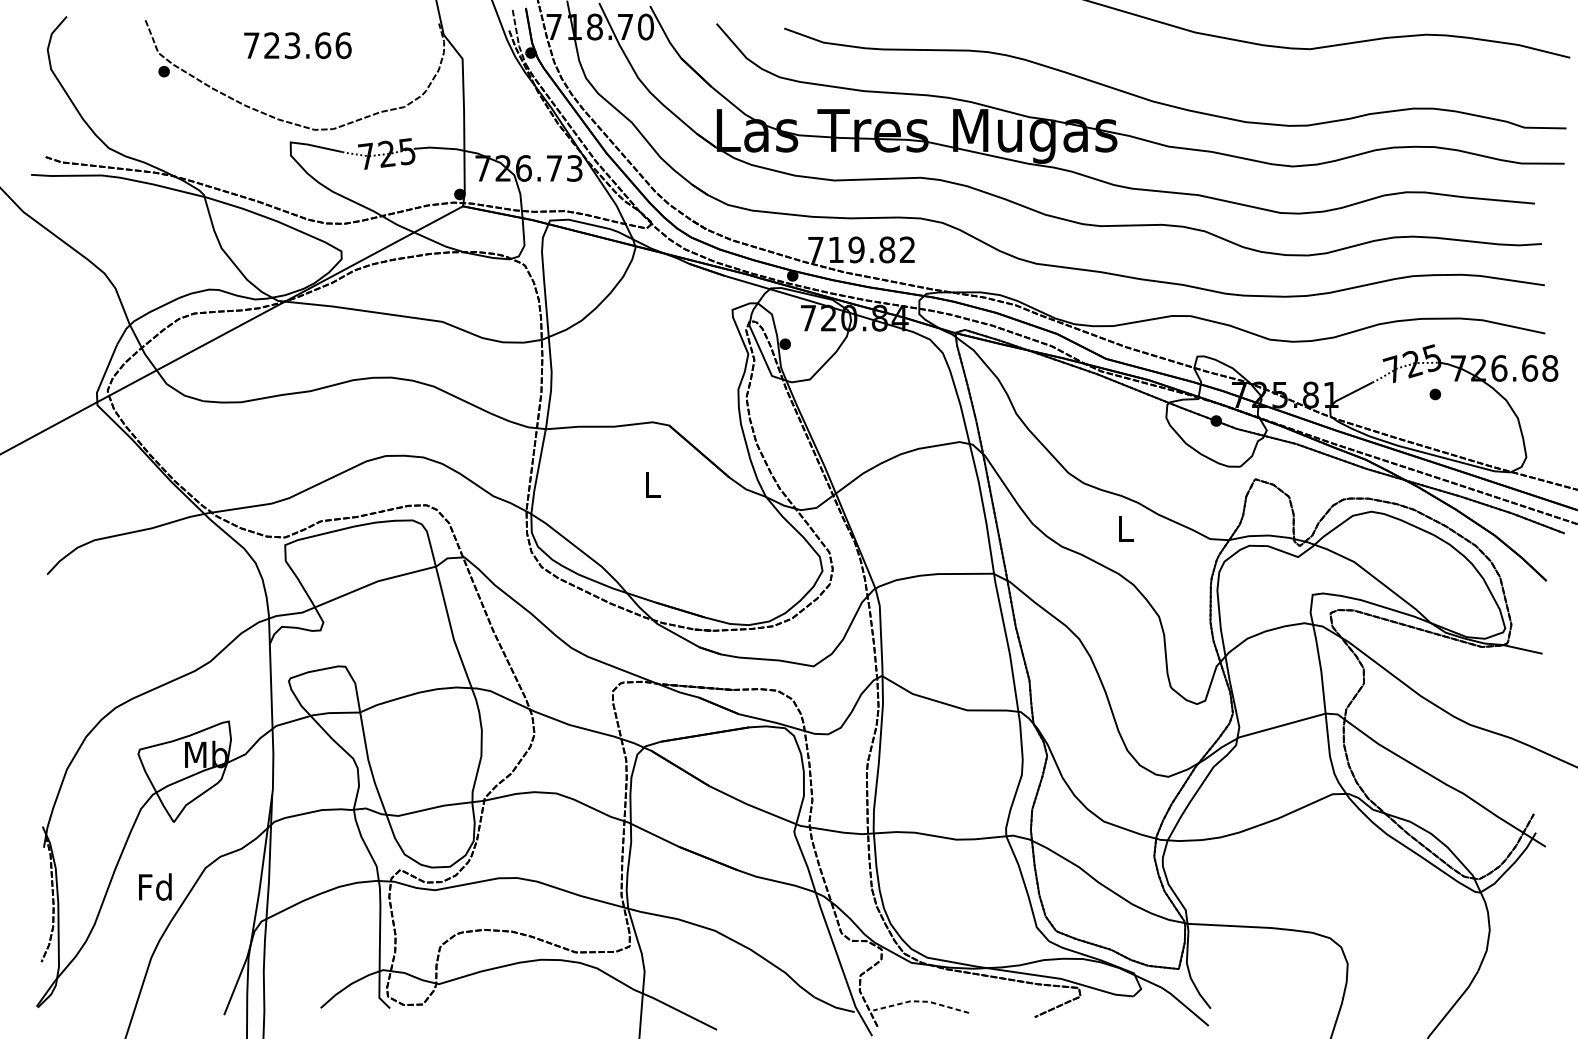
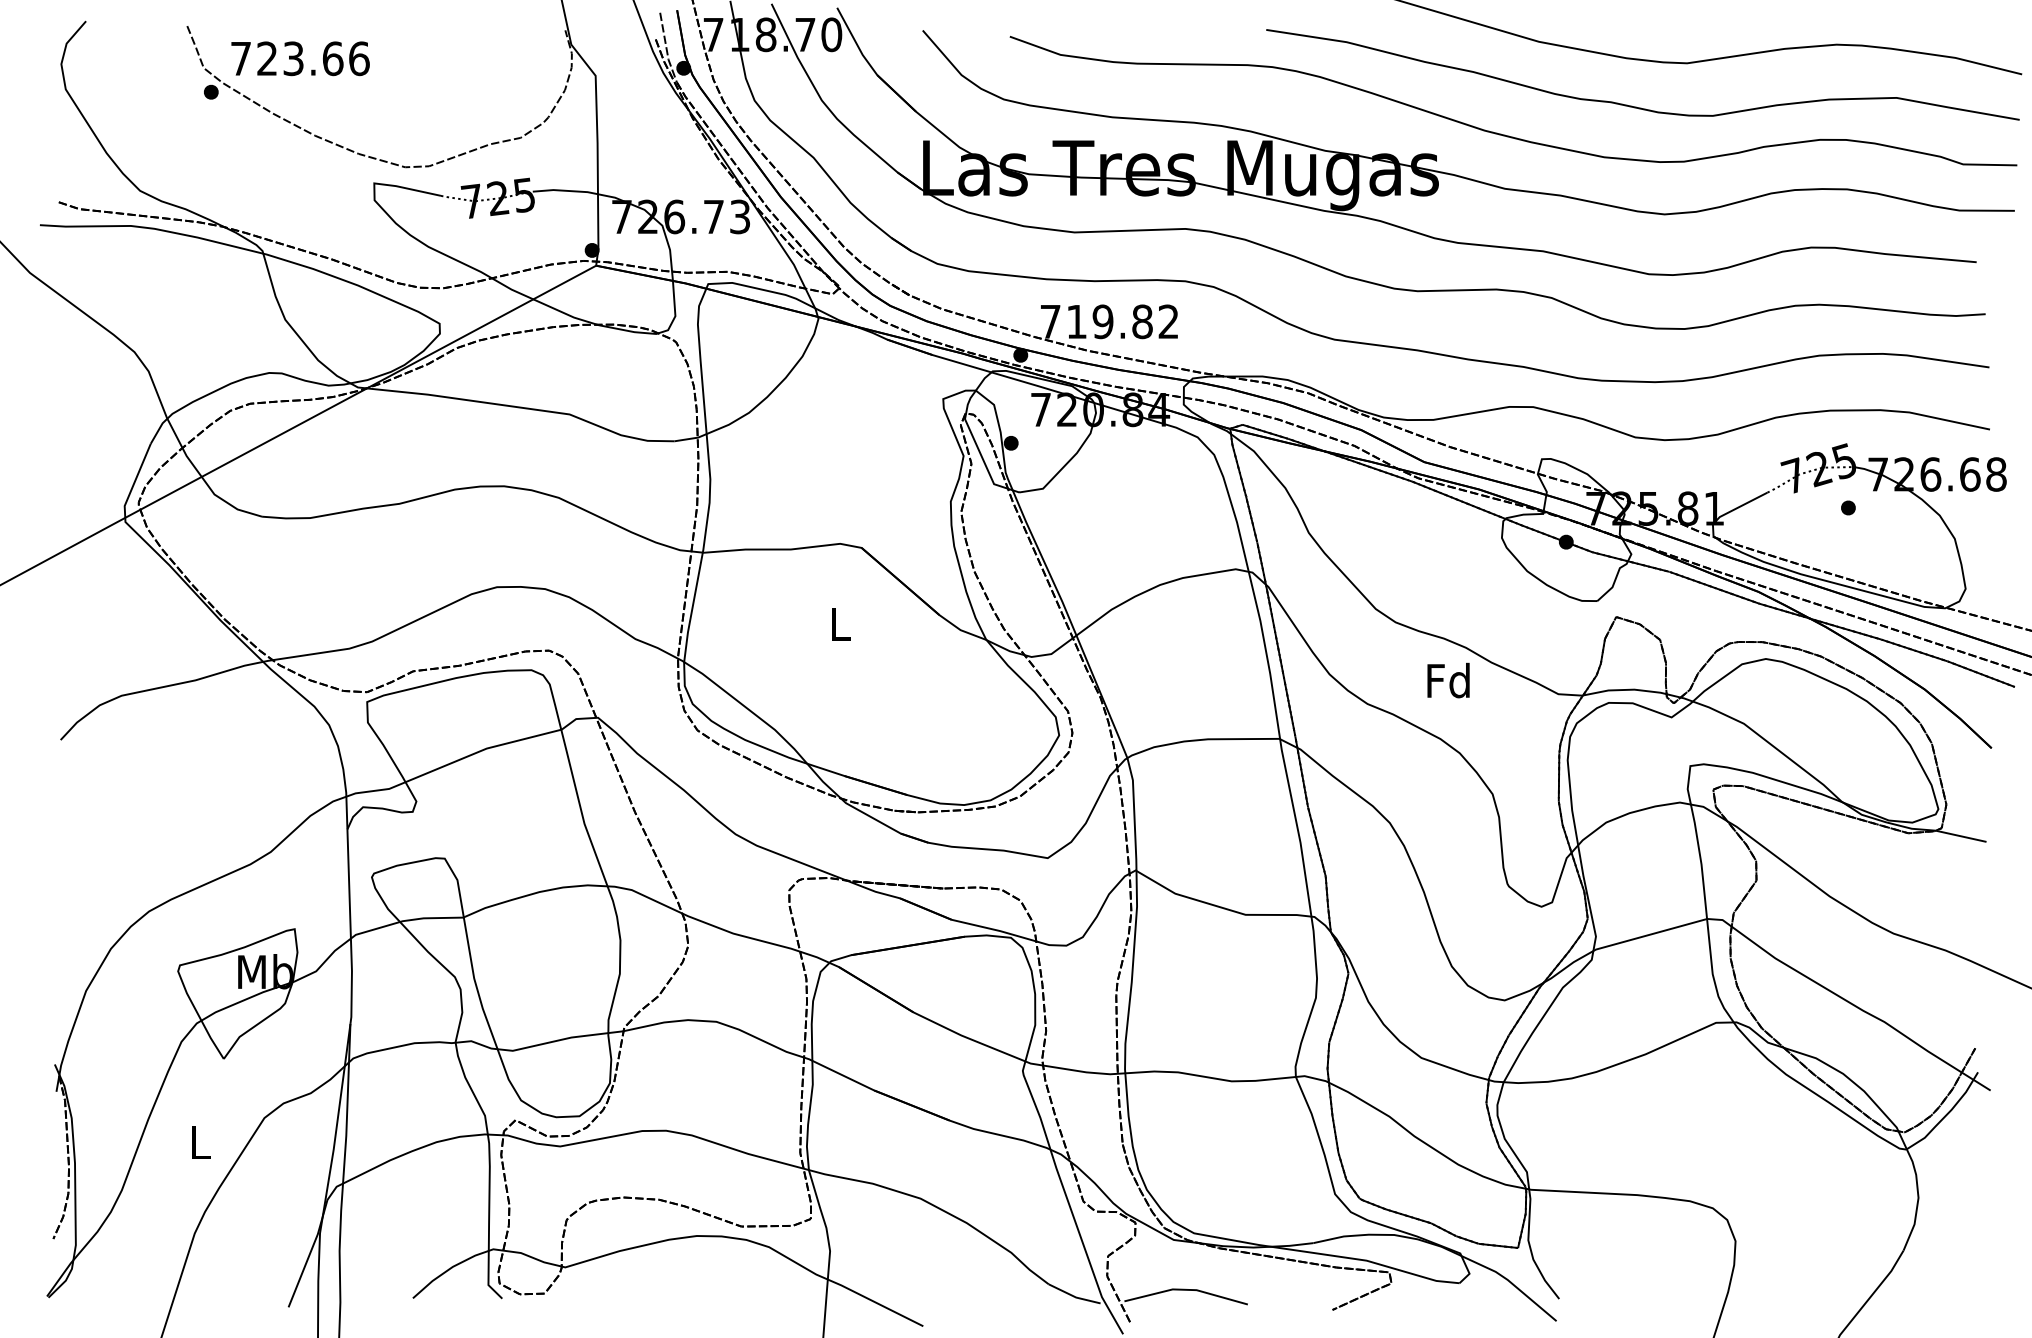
text: (297, 45) -> (300, 58), moved
curve: (1270, 82) -> (1636, 106), added
text: (1124, 528) -> (1448, 680), L -> Fd
text: (154, 887) -> (199, 1142), Fd -> L
line: (921, 1001) -> (1186, 1289), dashed -> solid

